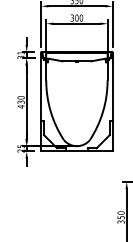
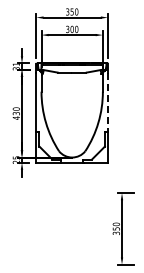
line: (113, 92) -> (108, 103), solid -> dashed

